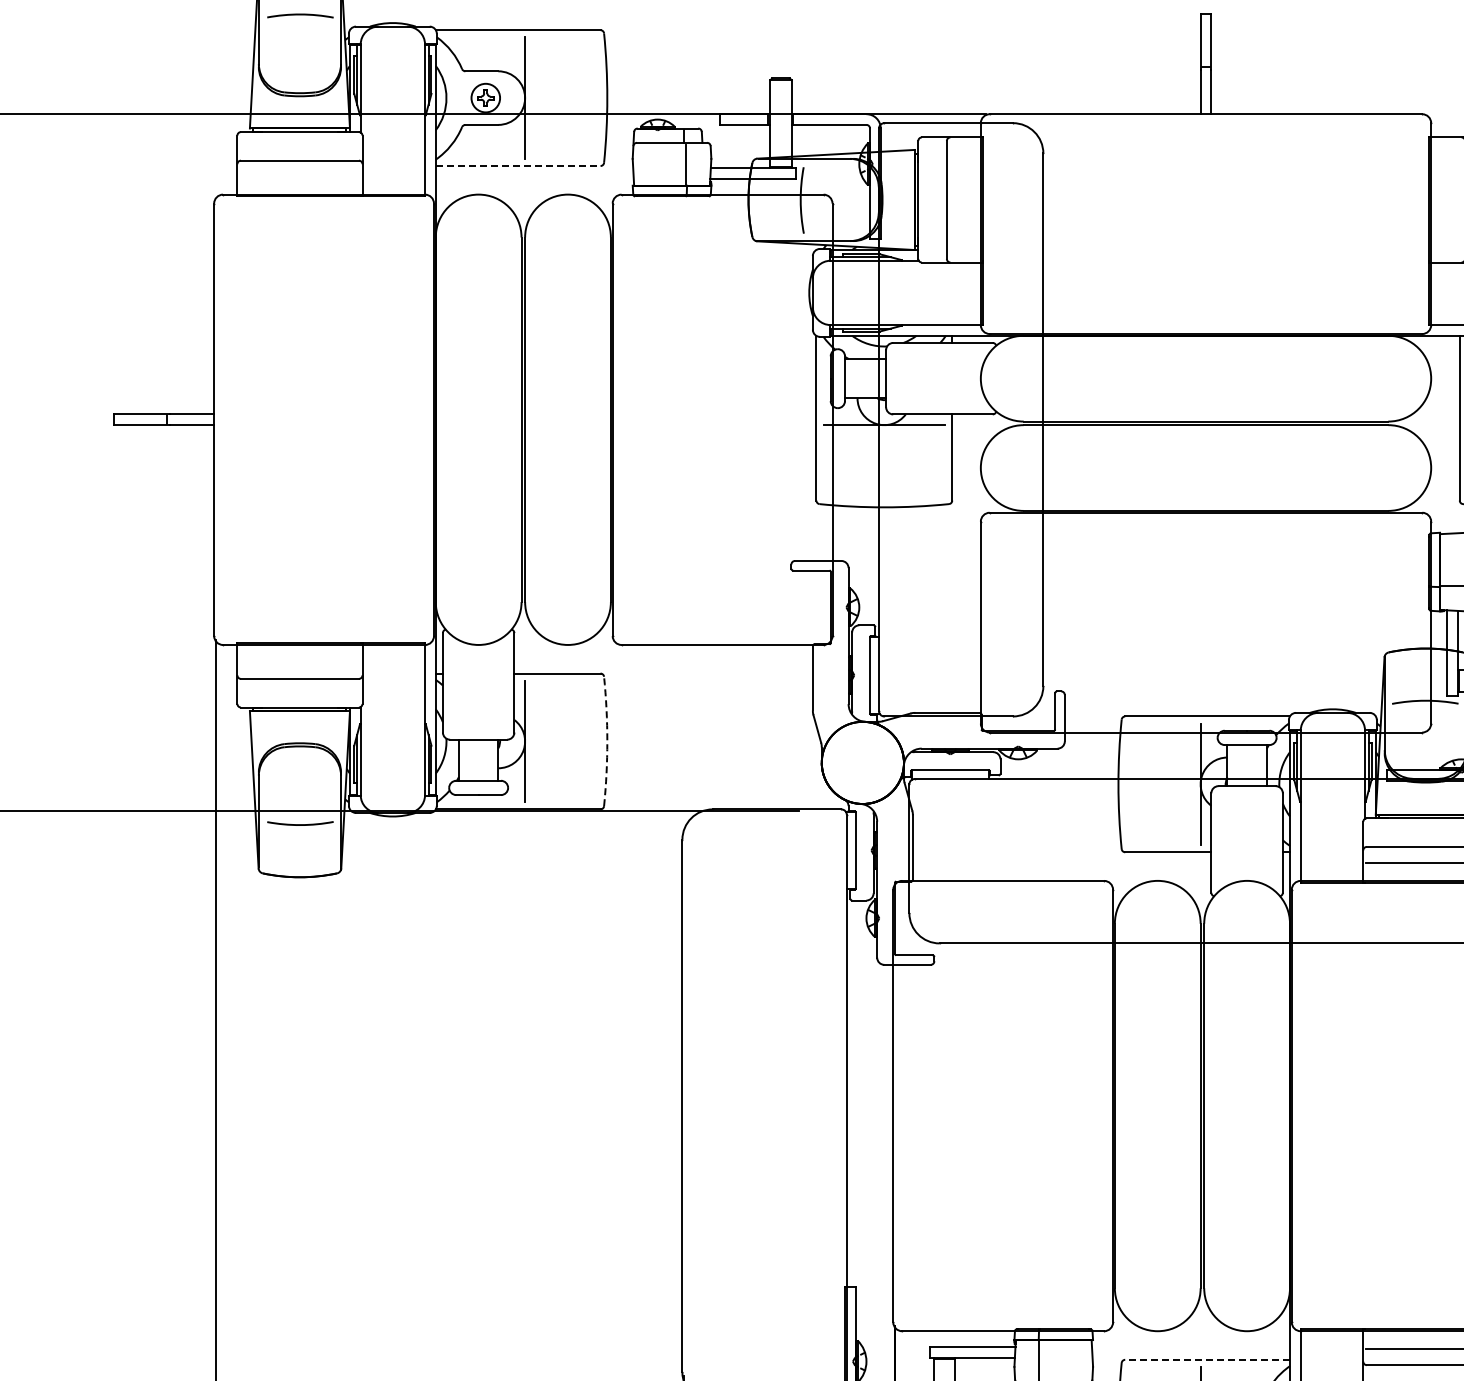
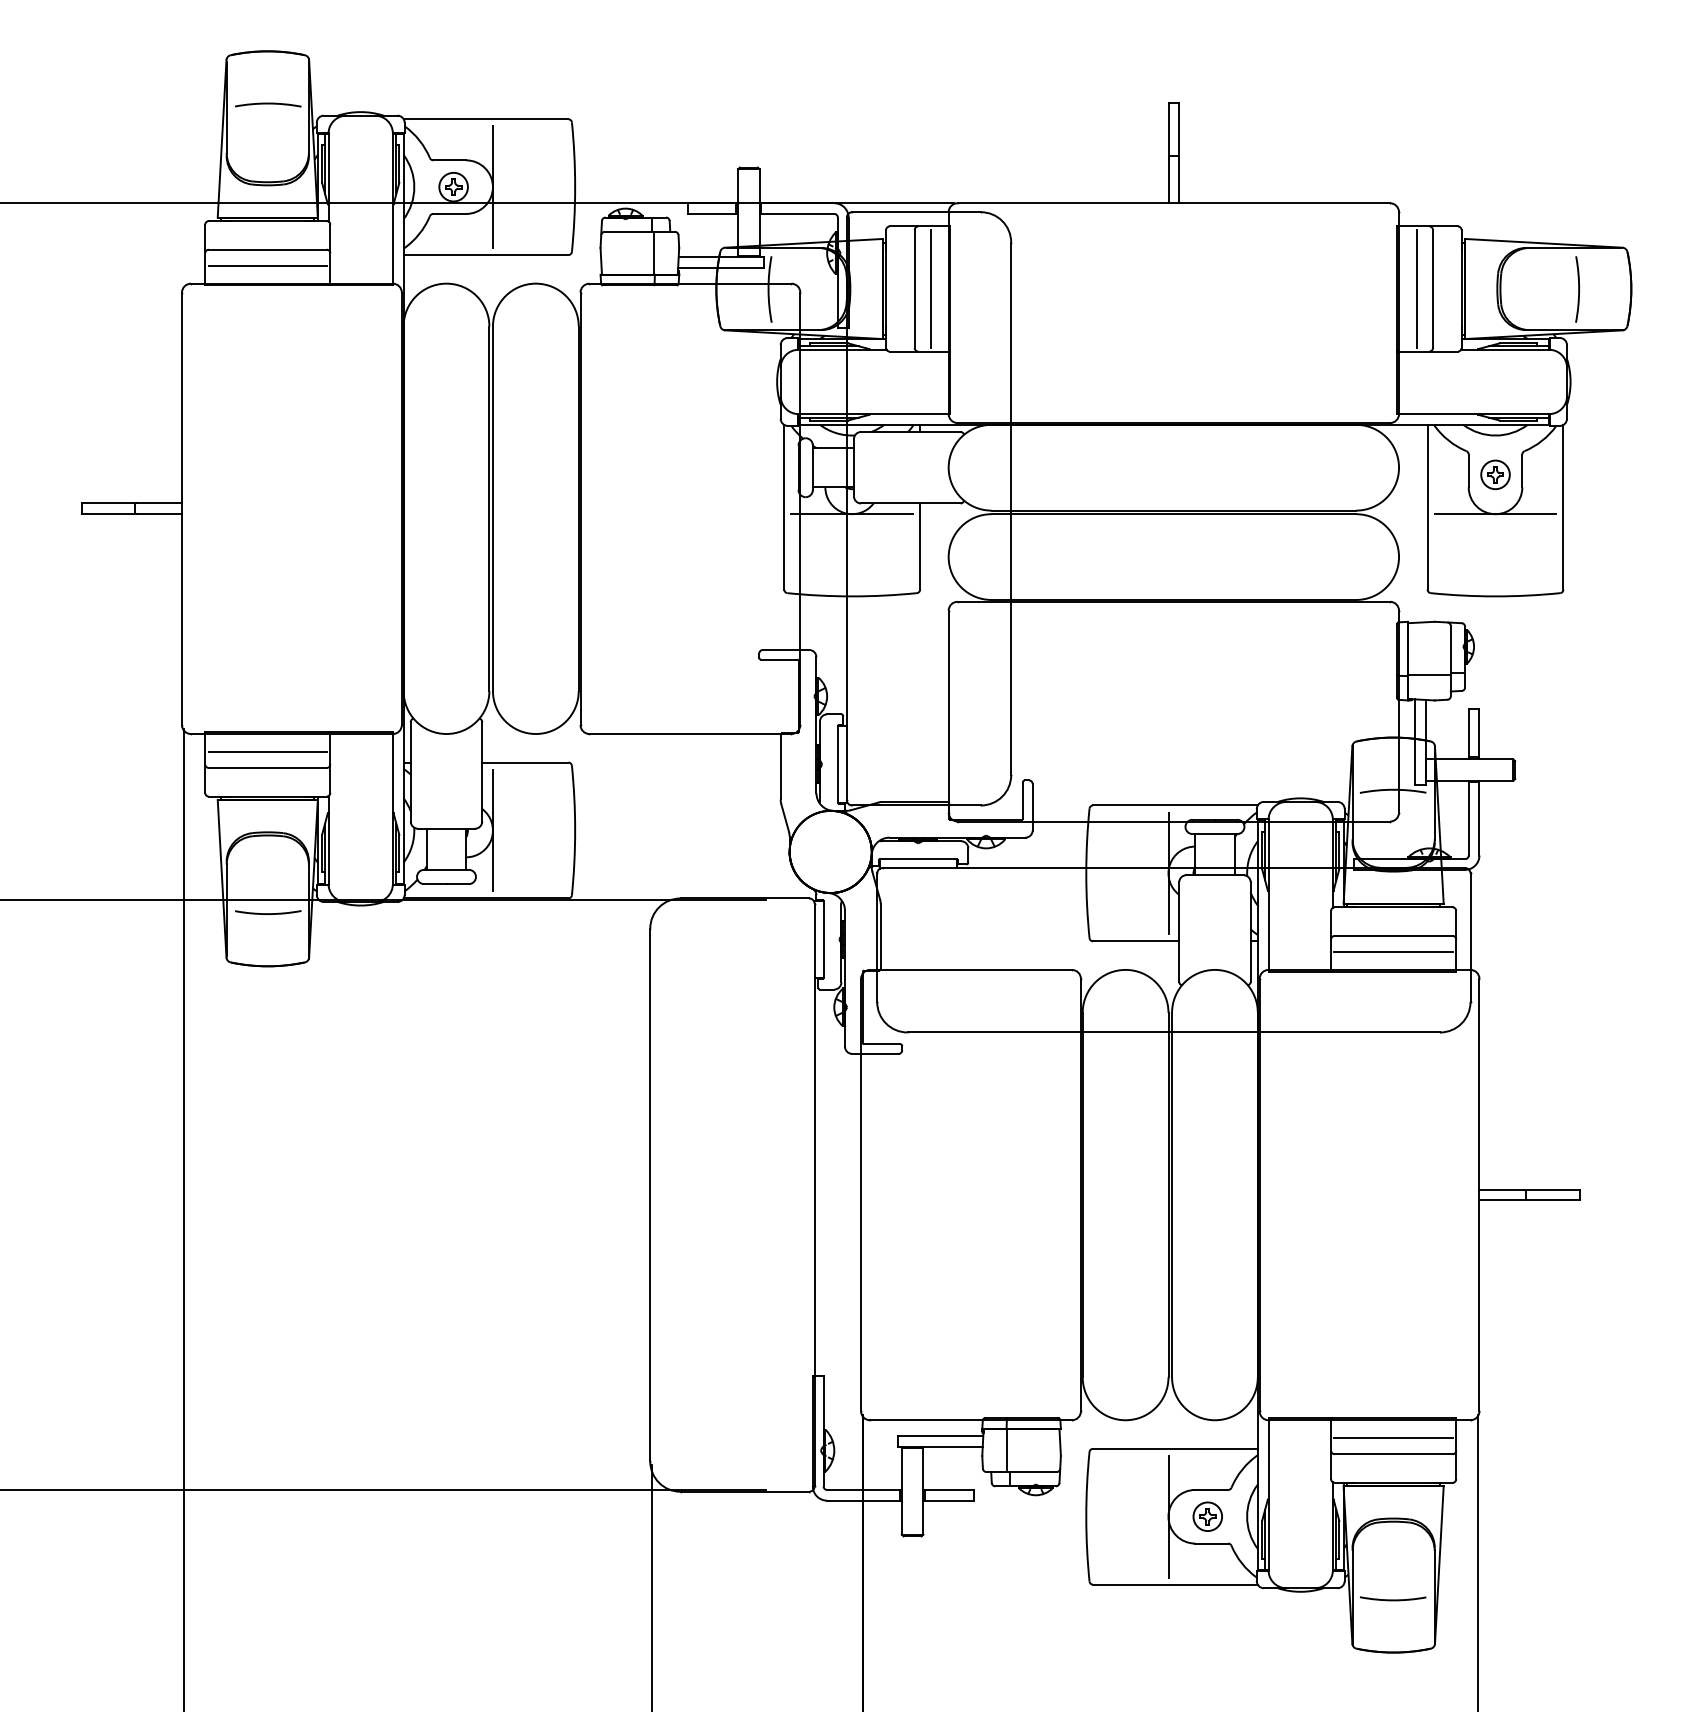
line: (518, 166) -> (486, 255), dashed -> solid
line: (299, 176) -> (267, 265), added
line: (962, 199) -> (930, 288), added
line: (1448, 199) -> (1416, 288), added
line: (299, 662) -> (267, 751), added
arc: (607, 741) -> (575, 830), dashed -> solid
line: (1206, 1359) -> (1174, 1448), dashed -> solid

